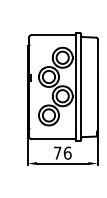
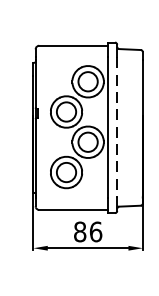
line: (81, 87) -> (117, 128), solid -> dashed
text: (57, 152) -> (79, 230), 76 -> 86

